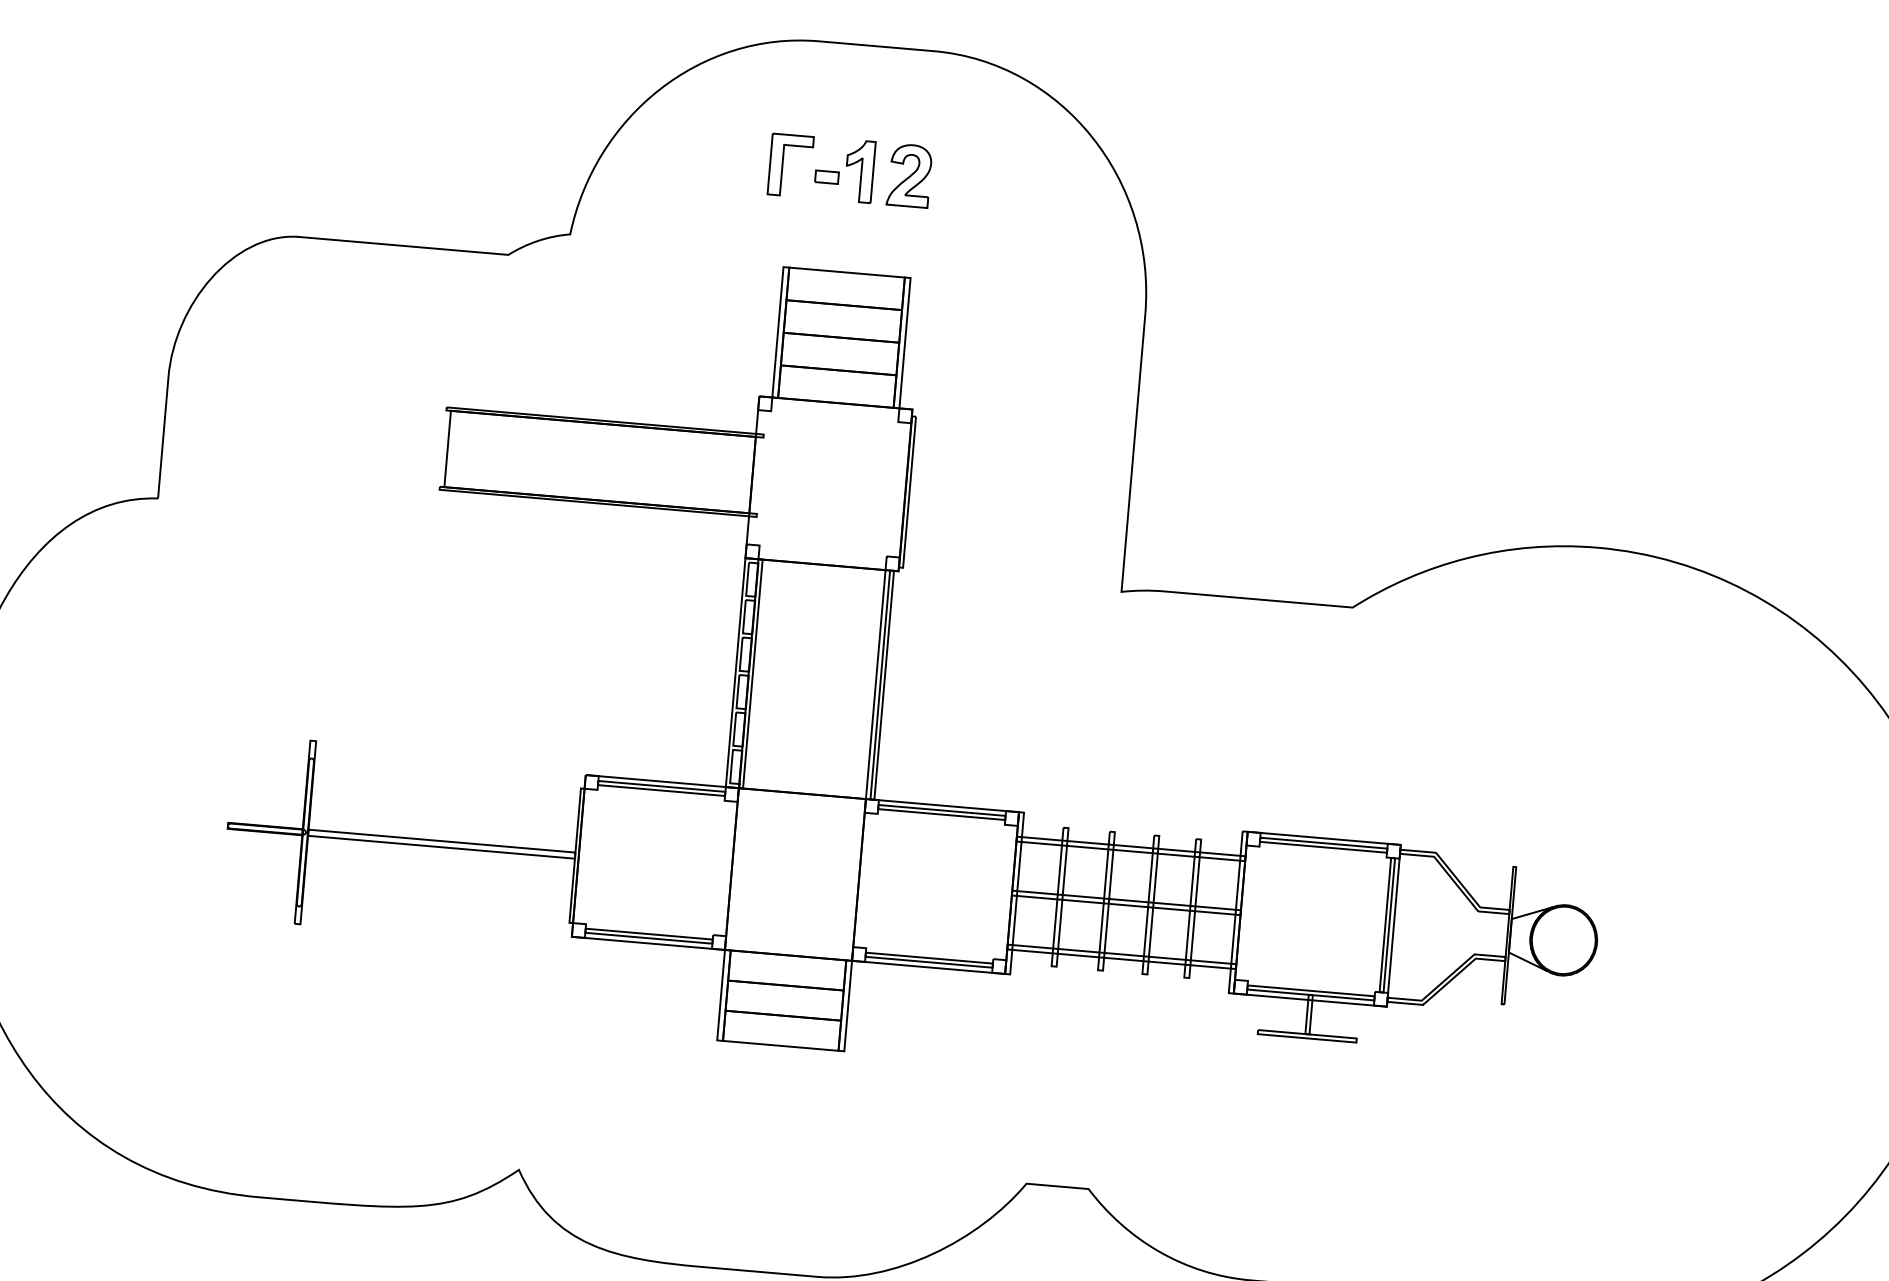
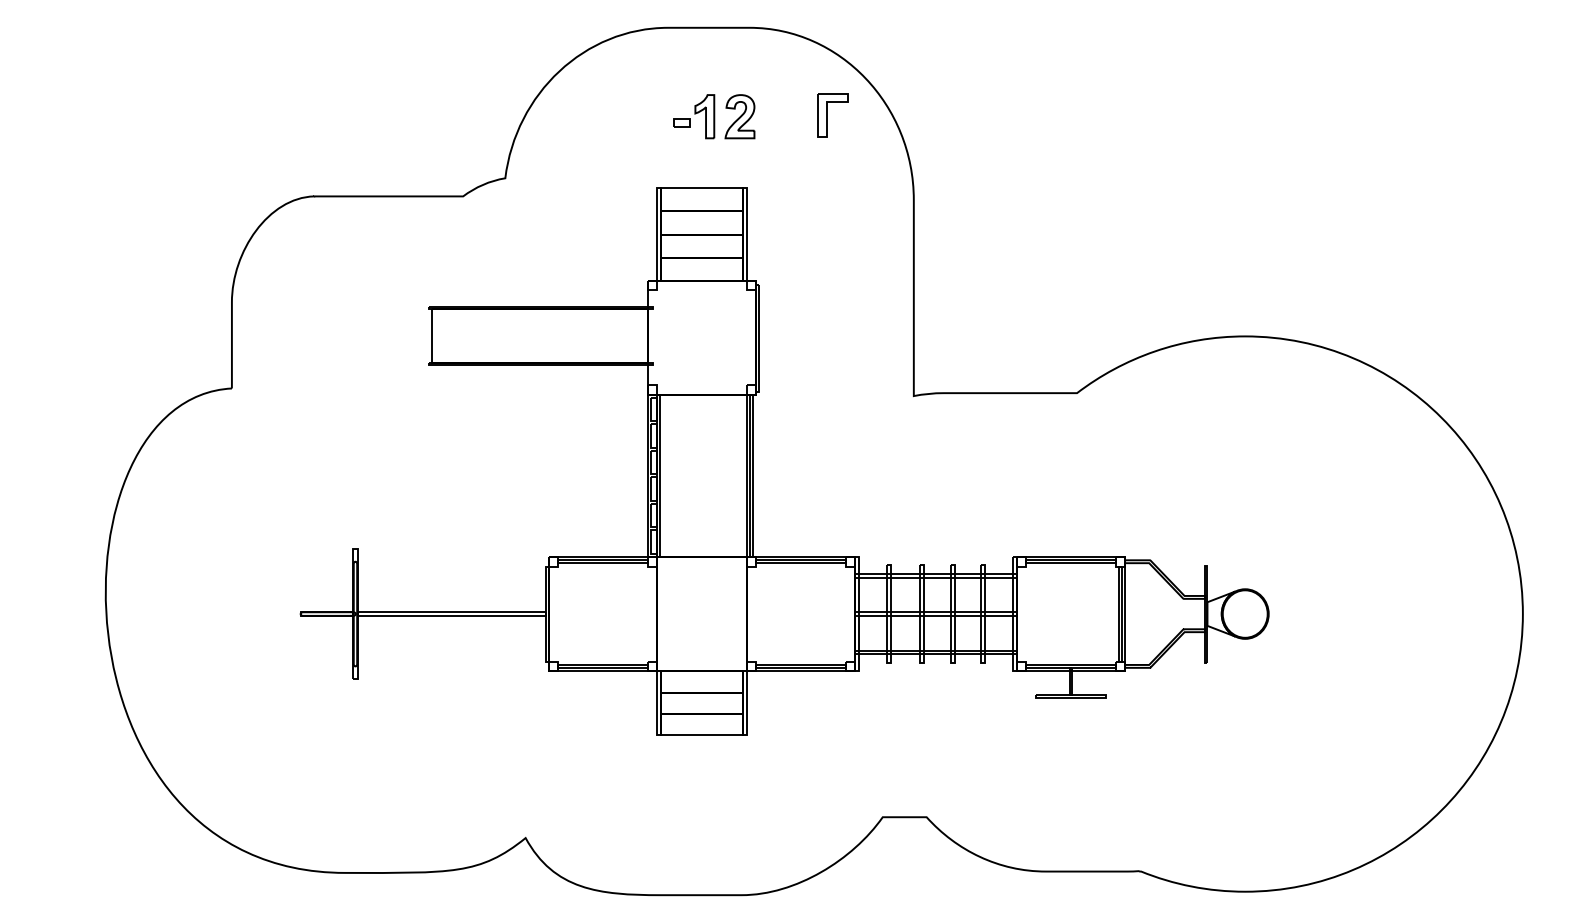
part: (790, 165) -> (832, 115), moved

